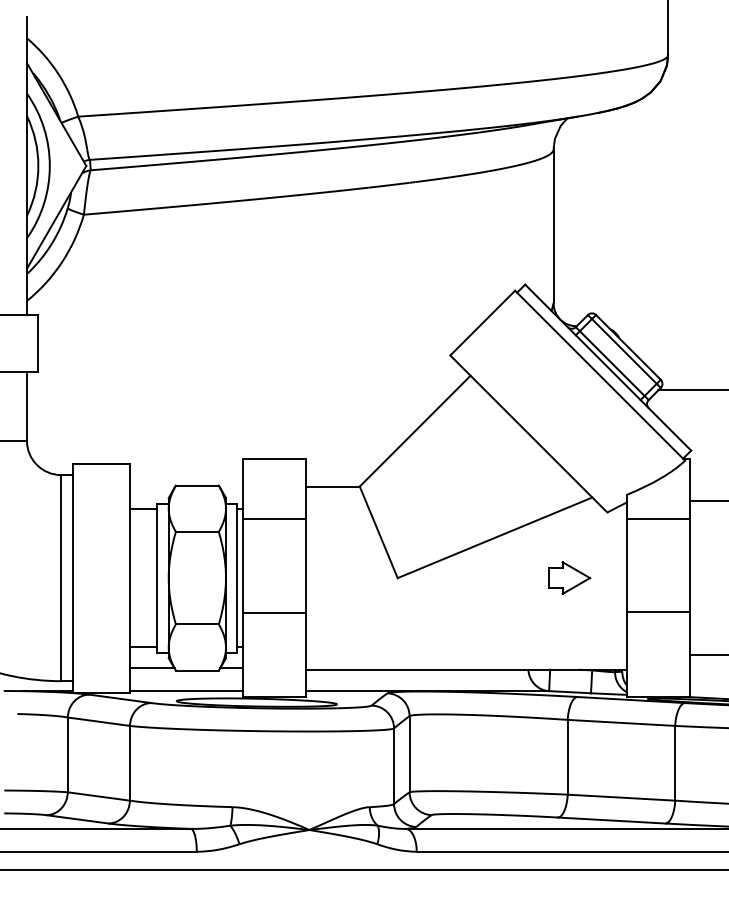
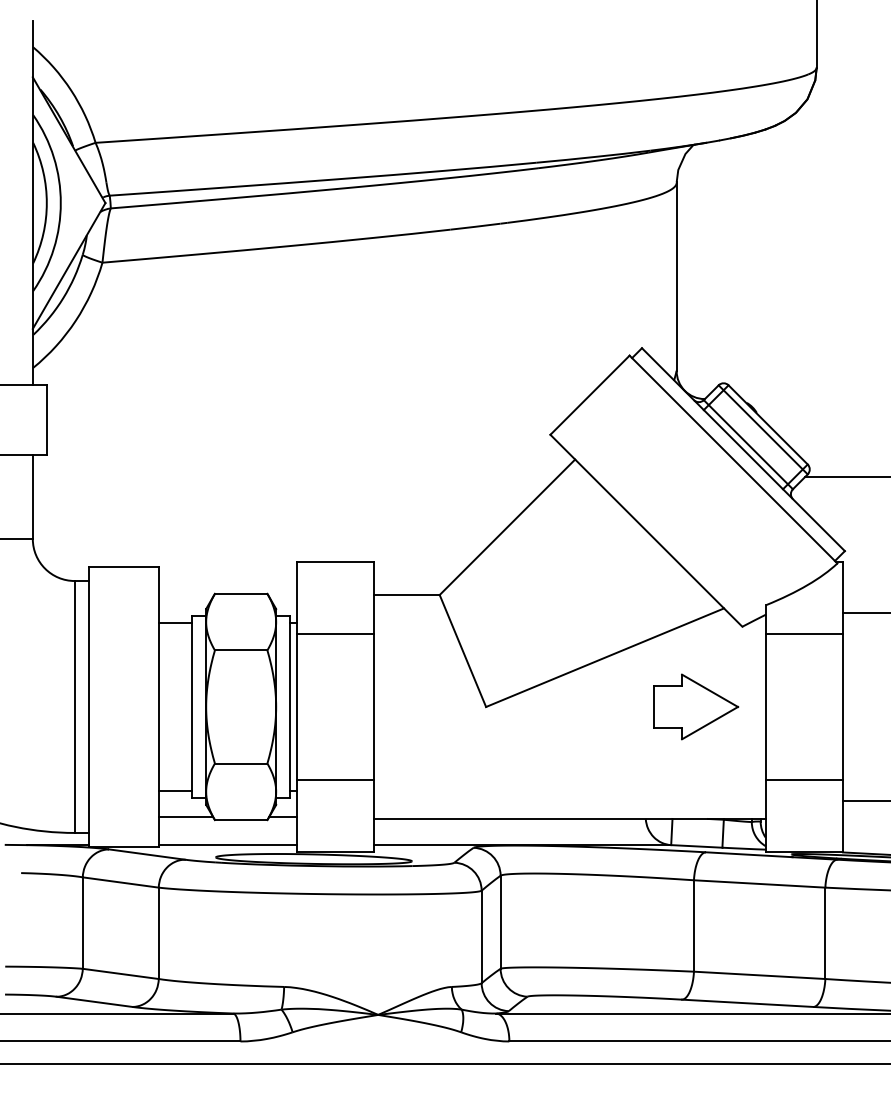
part: (569, 577) -> (696, 706), size x1.67
line: (657, 611) -> (803, 779), moved
line: (274, 612) -> (335, 779), moved

